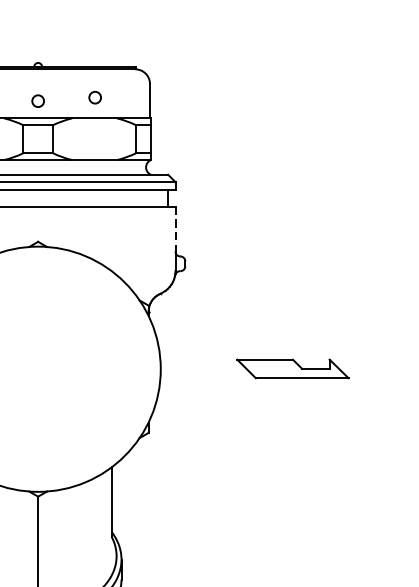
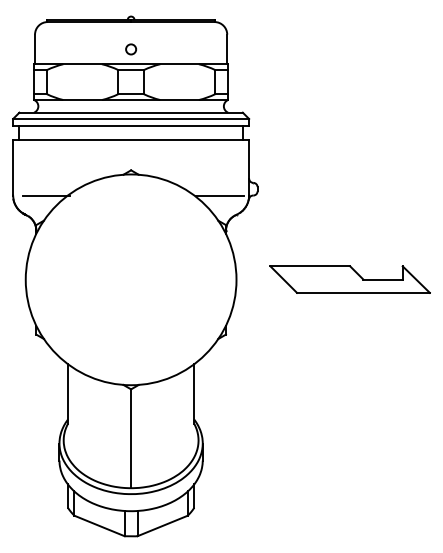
circle: (95, 97) -> (180, 46), removed
line: (175, 229) -> (249, 159), dashed -> solid
line: (142, 271) -> (220, 195), added
part: (292, 368) -> (349, 279), size x1.67

